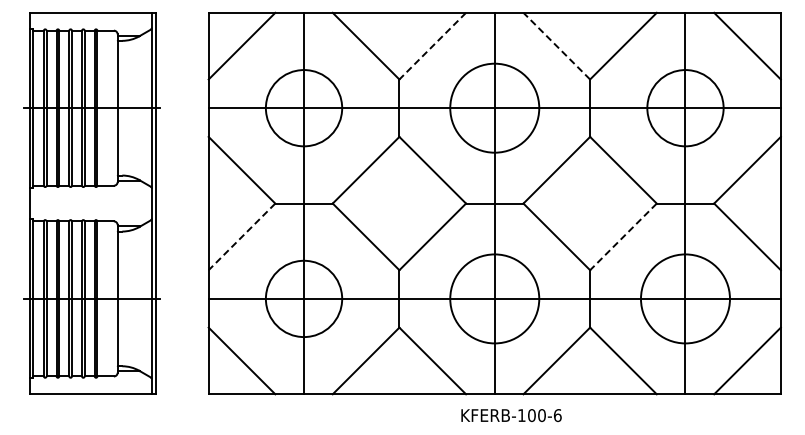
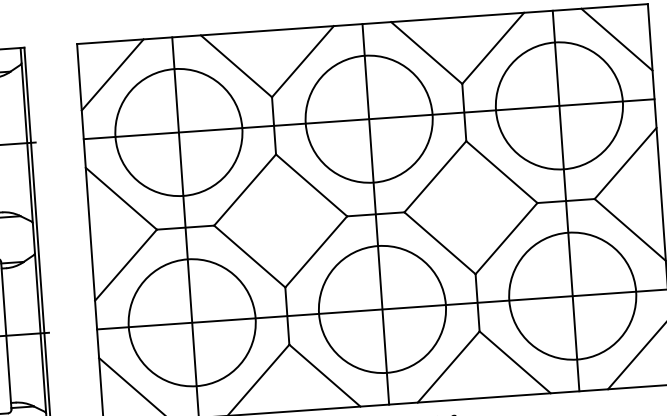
line: (556, 45) -> (426, 52), dashed -> solid
line: (432, 46) -> (302, 61), dashed -> solid
circle: (303, 107) -> (178, 131), size x1.67
circle: (494, 107) -> (368, 118), size x1.43
circle: (685, 107) -> (559, 105), size x1.67
line: (241, 237) -> (125, 265), dashed -> solid
line: (623, 237) -> (506, 239), dashed -> solid
circle: (303, 298) -> (191, 322), size x1.67
circle: (494, 298) -> (382, 309), size x1.43
circle: (685, 298) -> (572, 295), size x1.43

